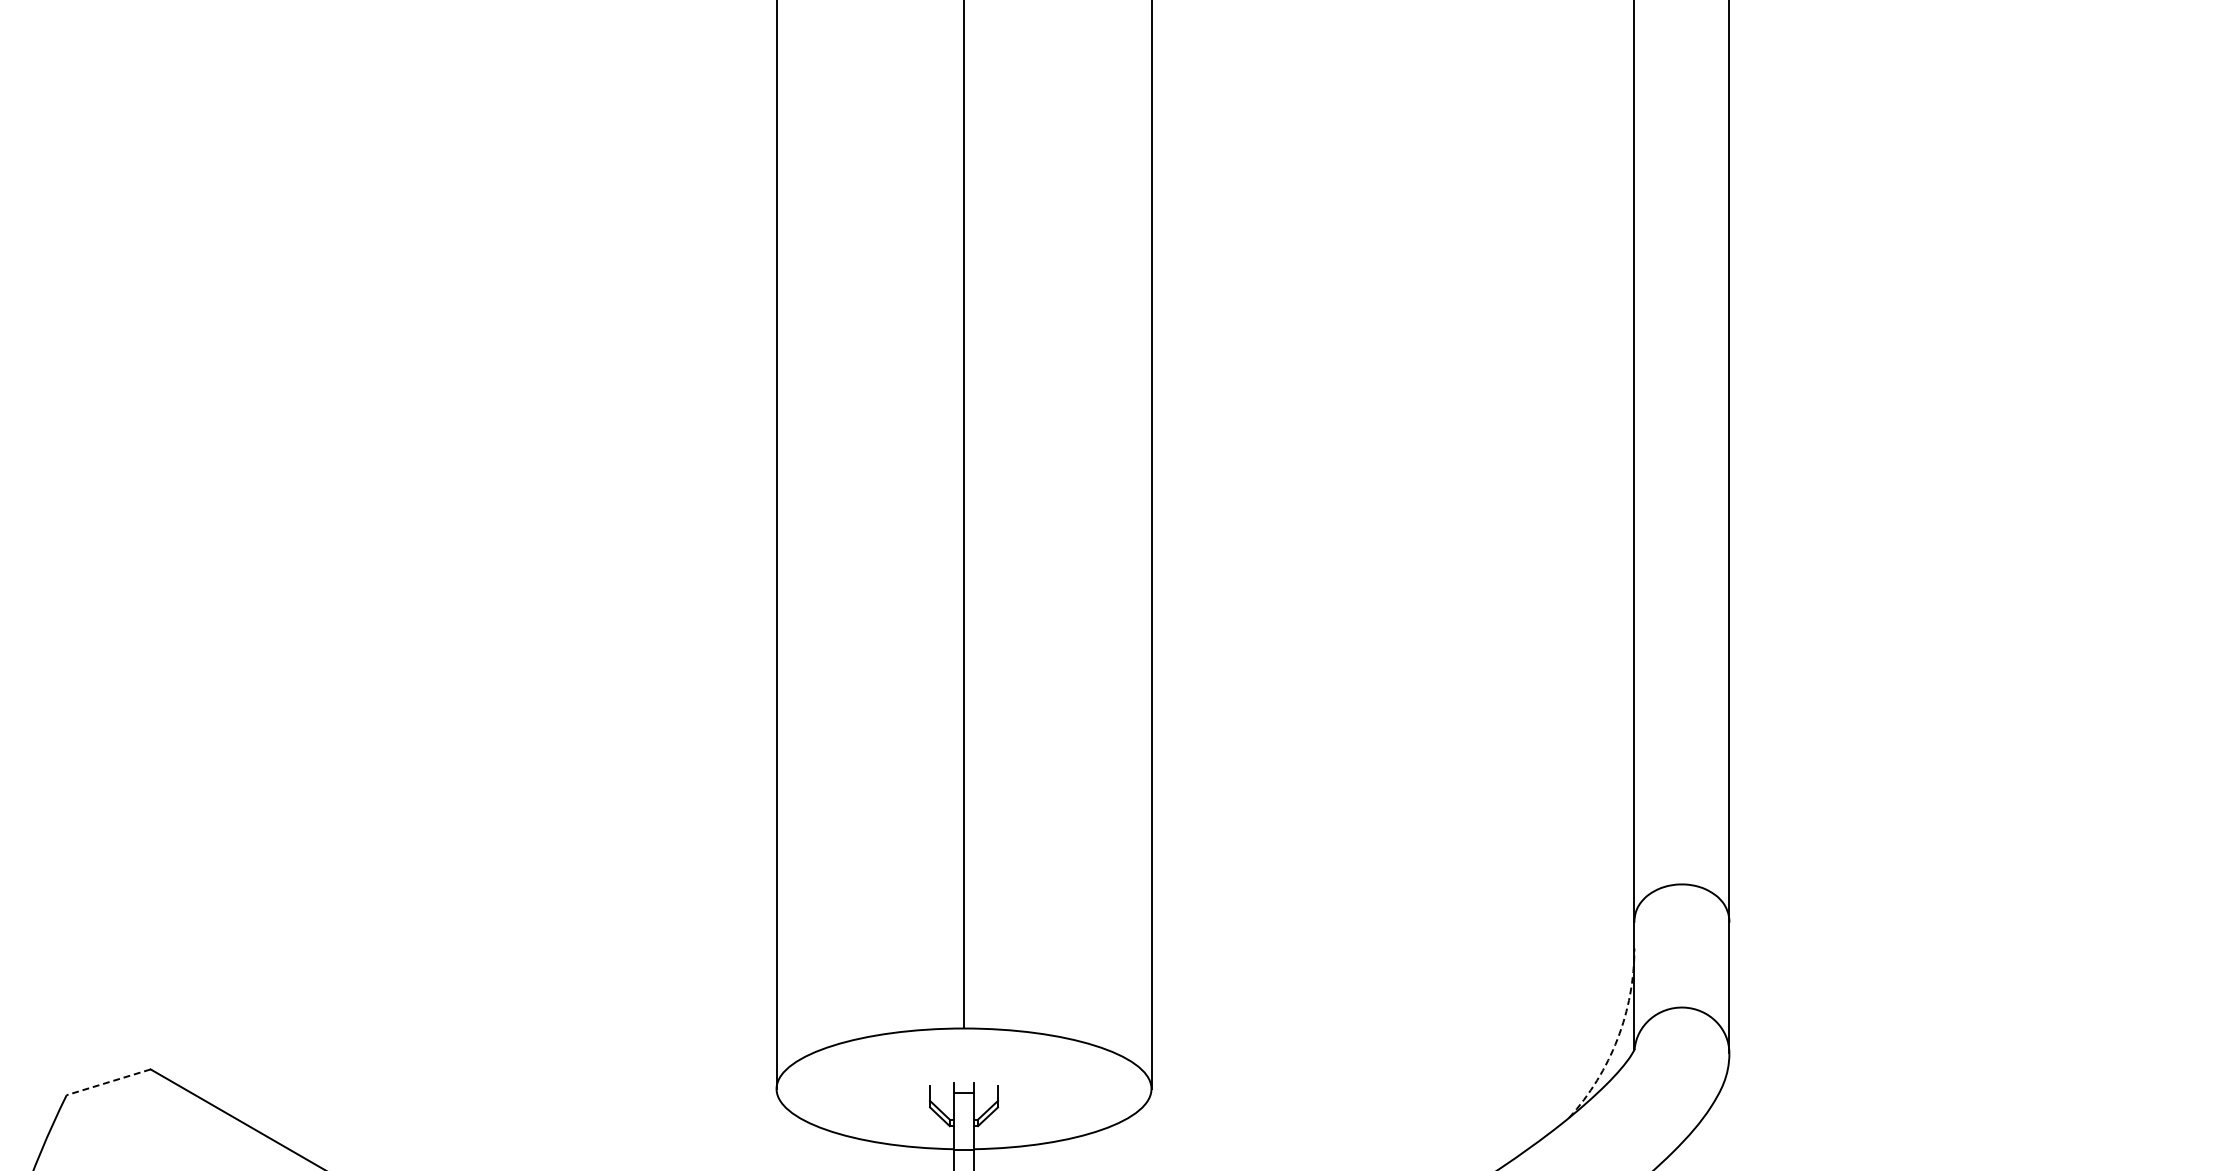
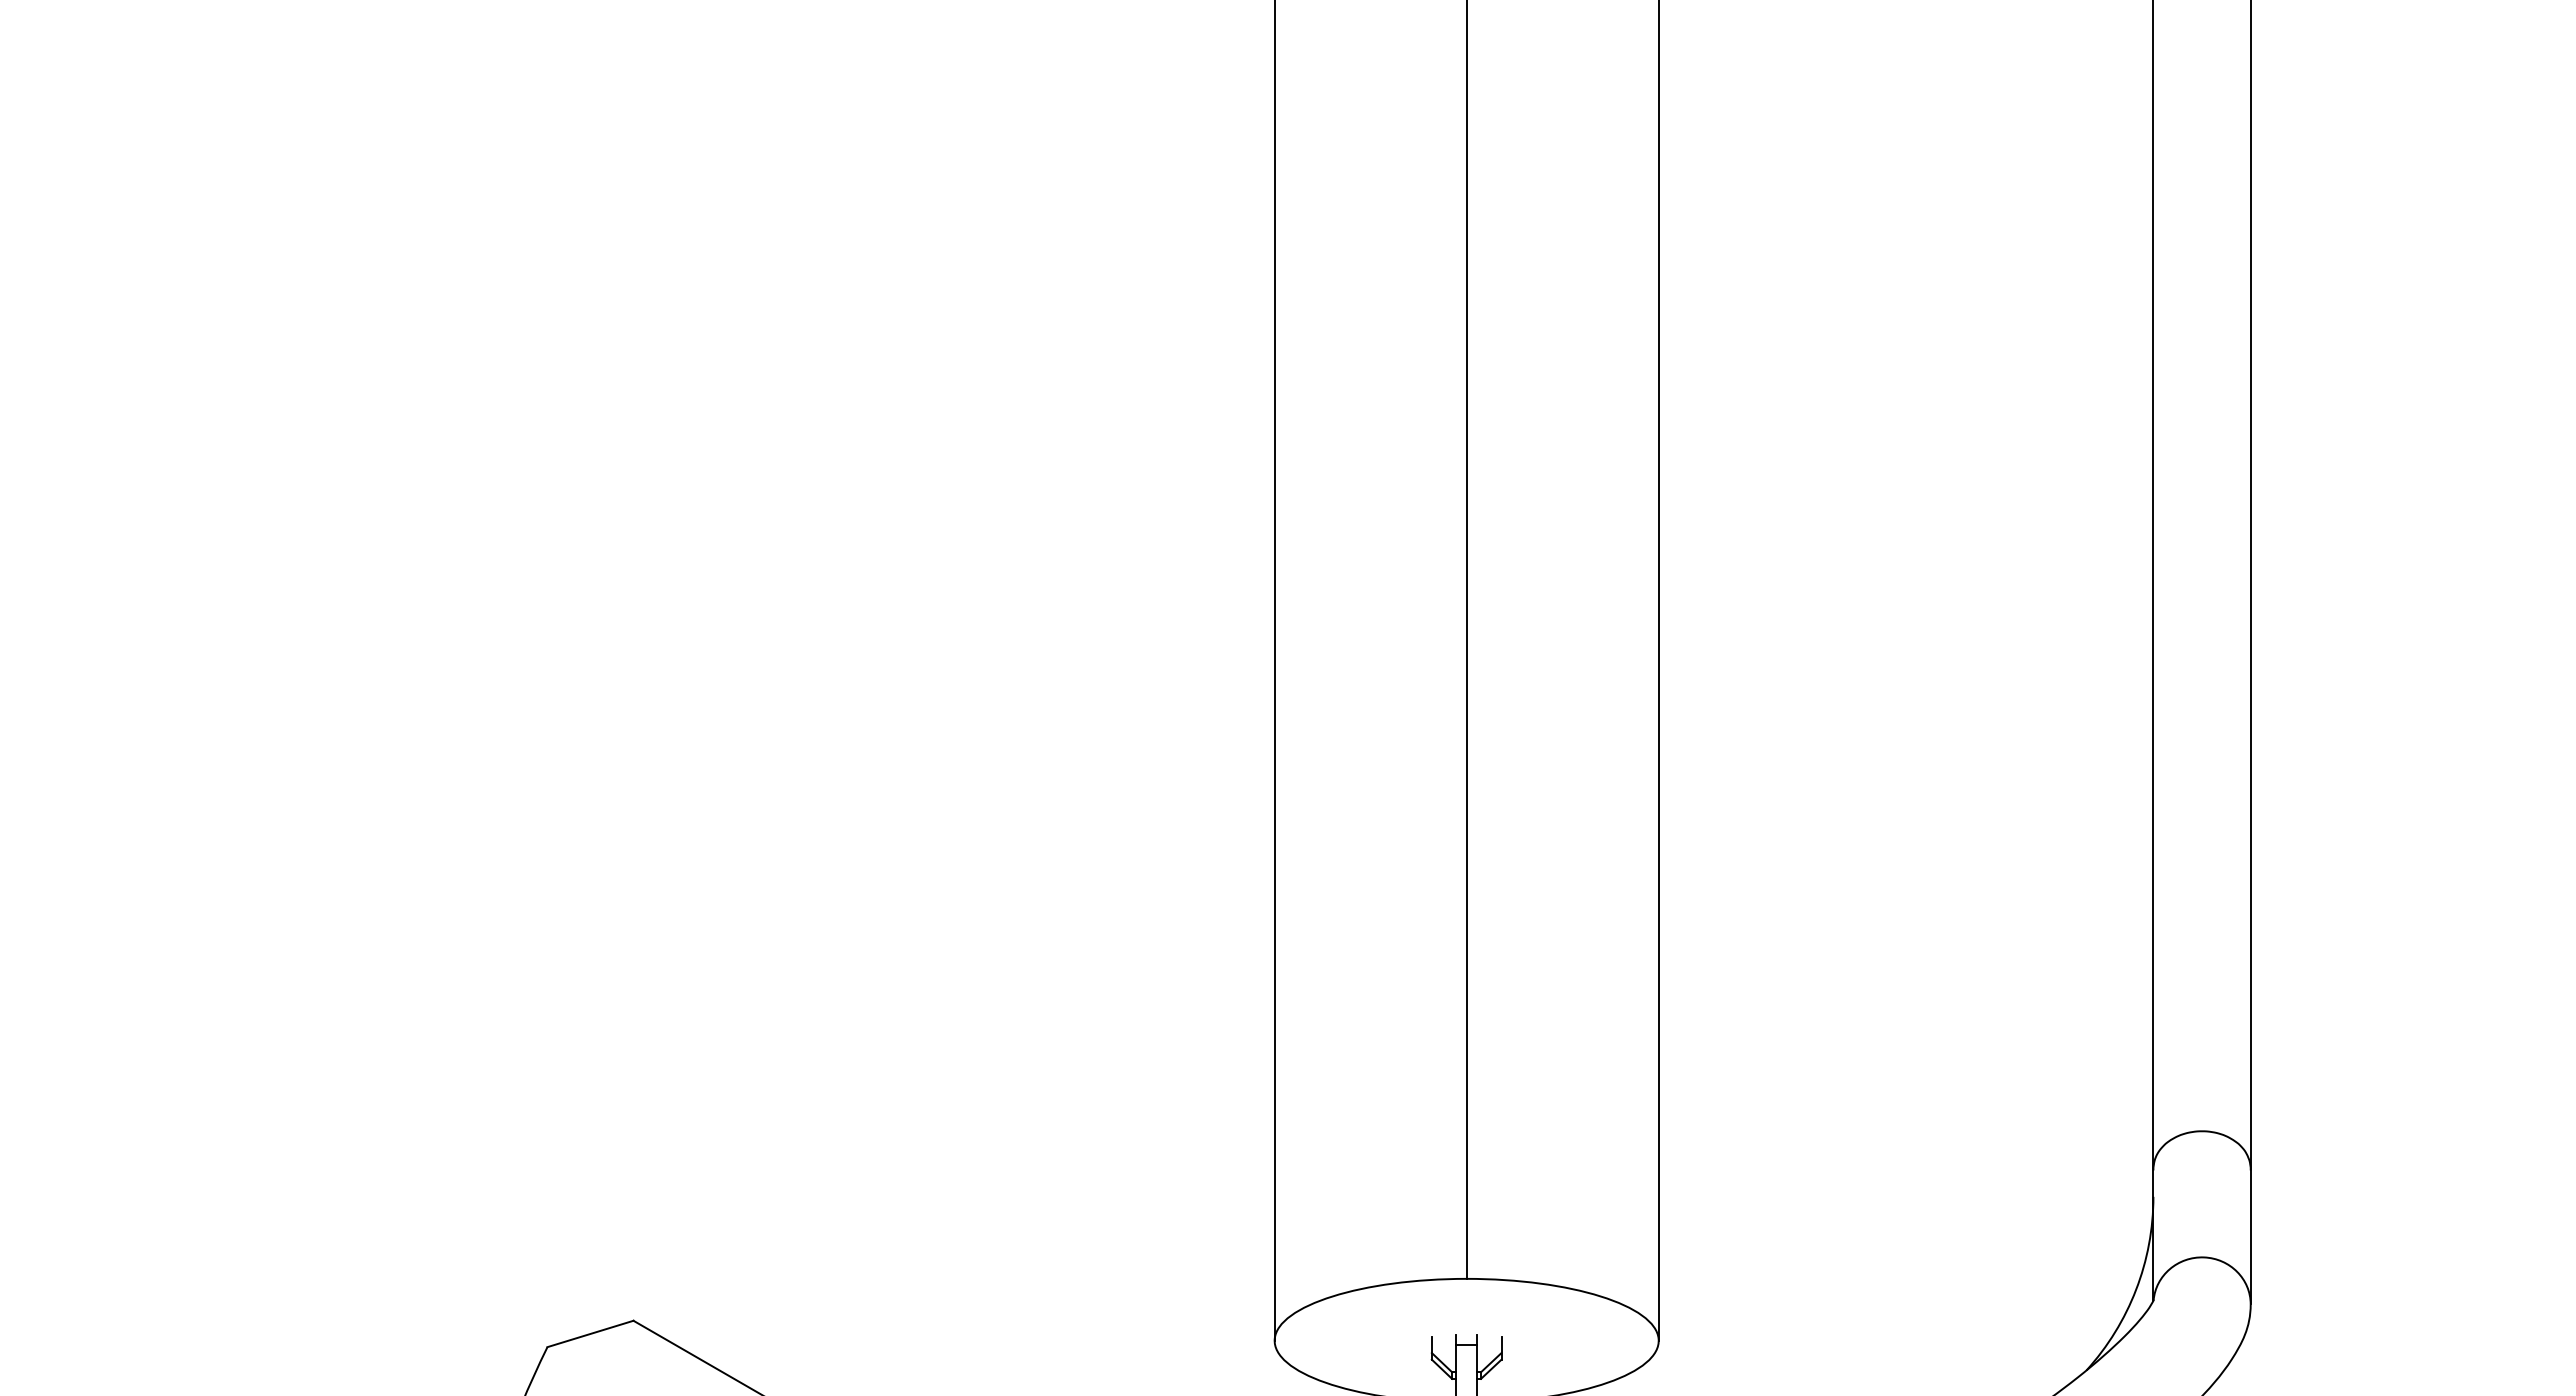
arc: (1617, 1038) -> (2136, 1289), dashed -> solid
line: (108, 1081) -> (590, 1333), dashed -> solid

